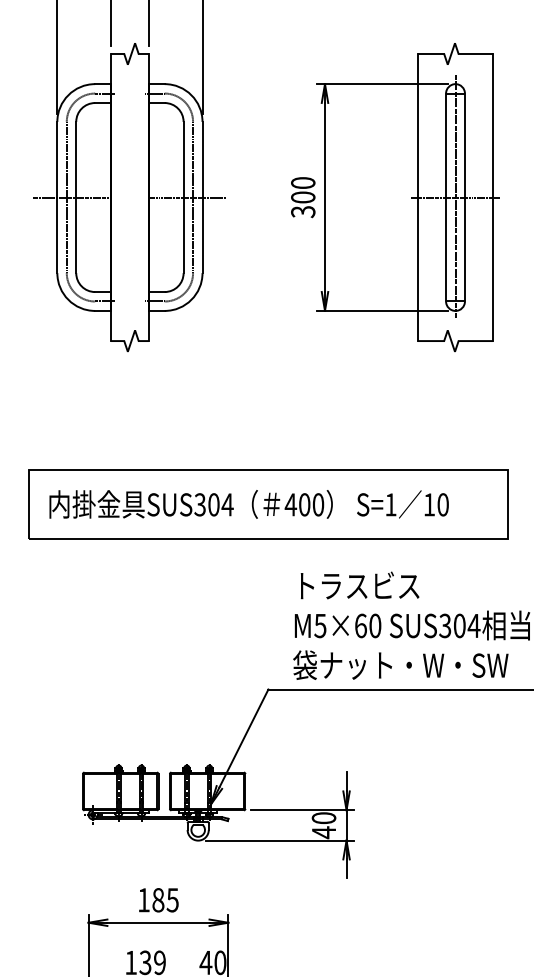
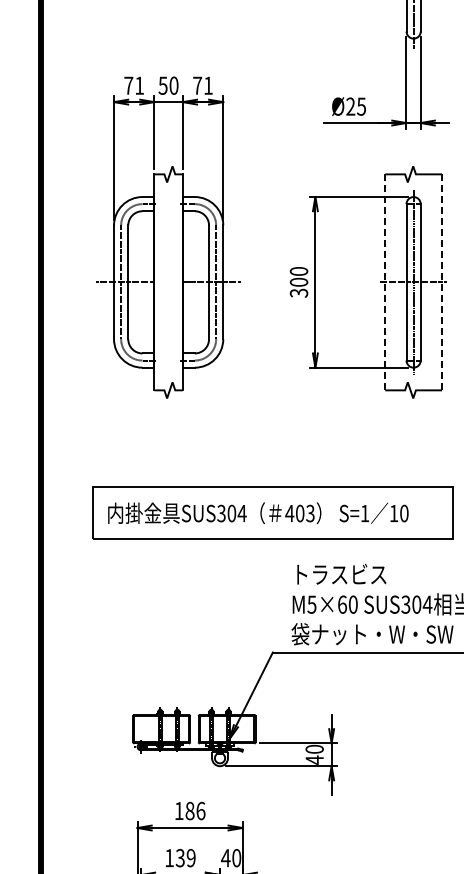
line: (418, 197) -> (385, 282), solid -> dashed
line: (493, 197) -> (442, 282), solid -> dashed
text: (318, 504) -> (310, 513), 400 -> 403
text: (172, 899) -> (200, 810), 185 -> 186

